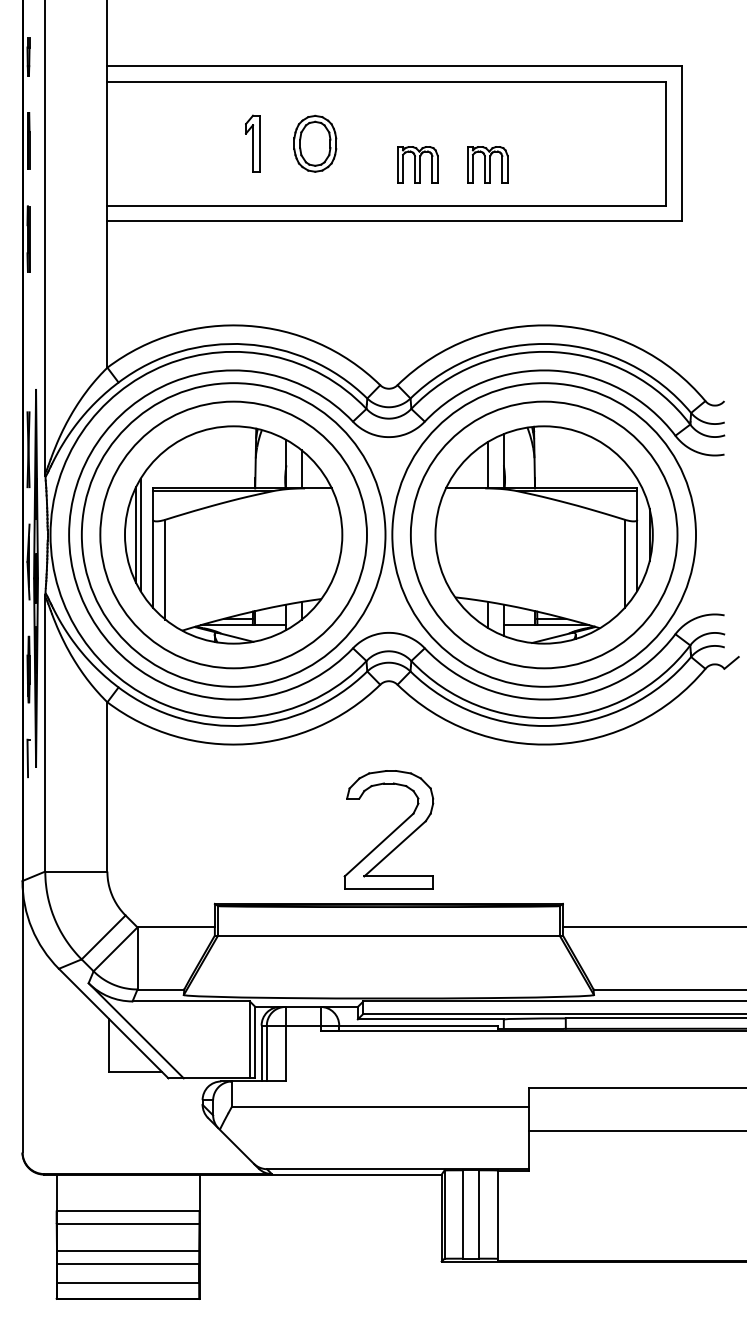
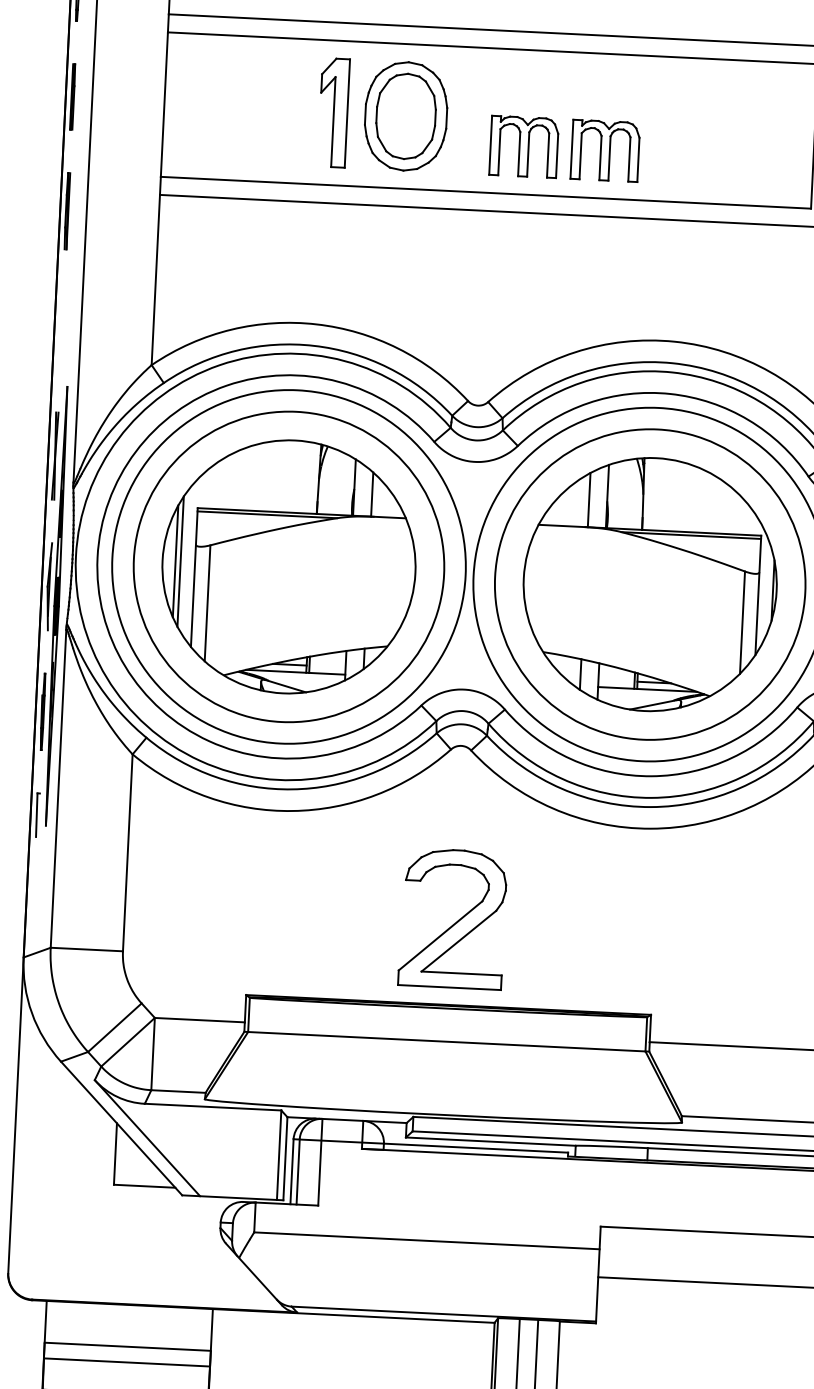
part: (252, 143) -> (333, 112), size x1.67
part: (315, 143) -> (406, 116), size x1.67
part: (417, 164) -> (523, 146), size x1.43
part: (487, 164) -> (605, 150), size x1.43

